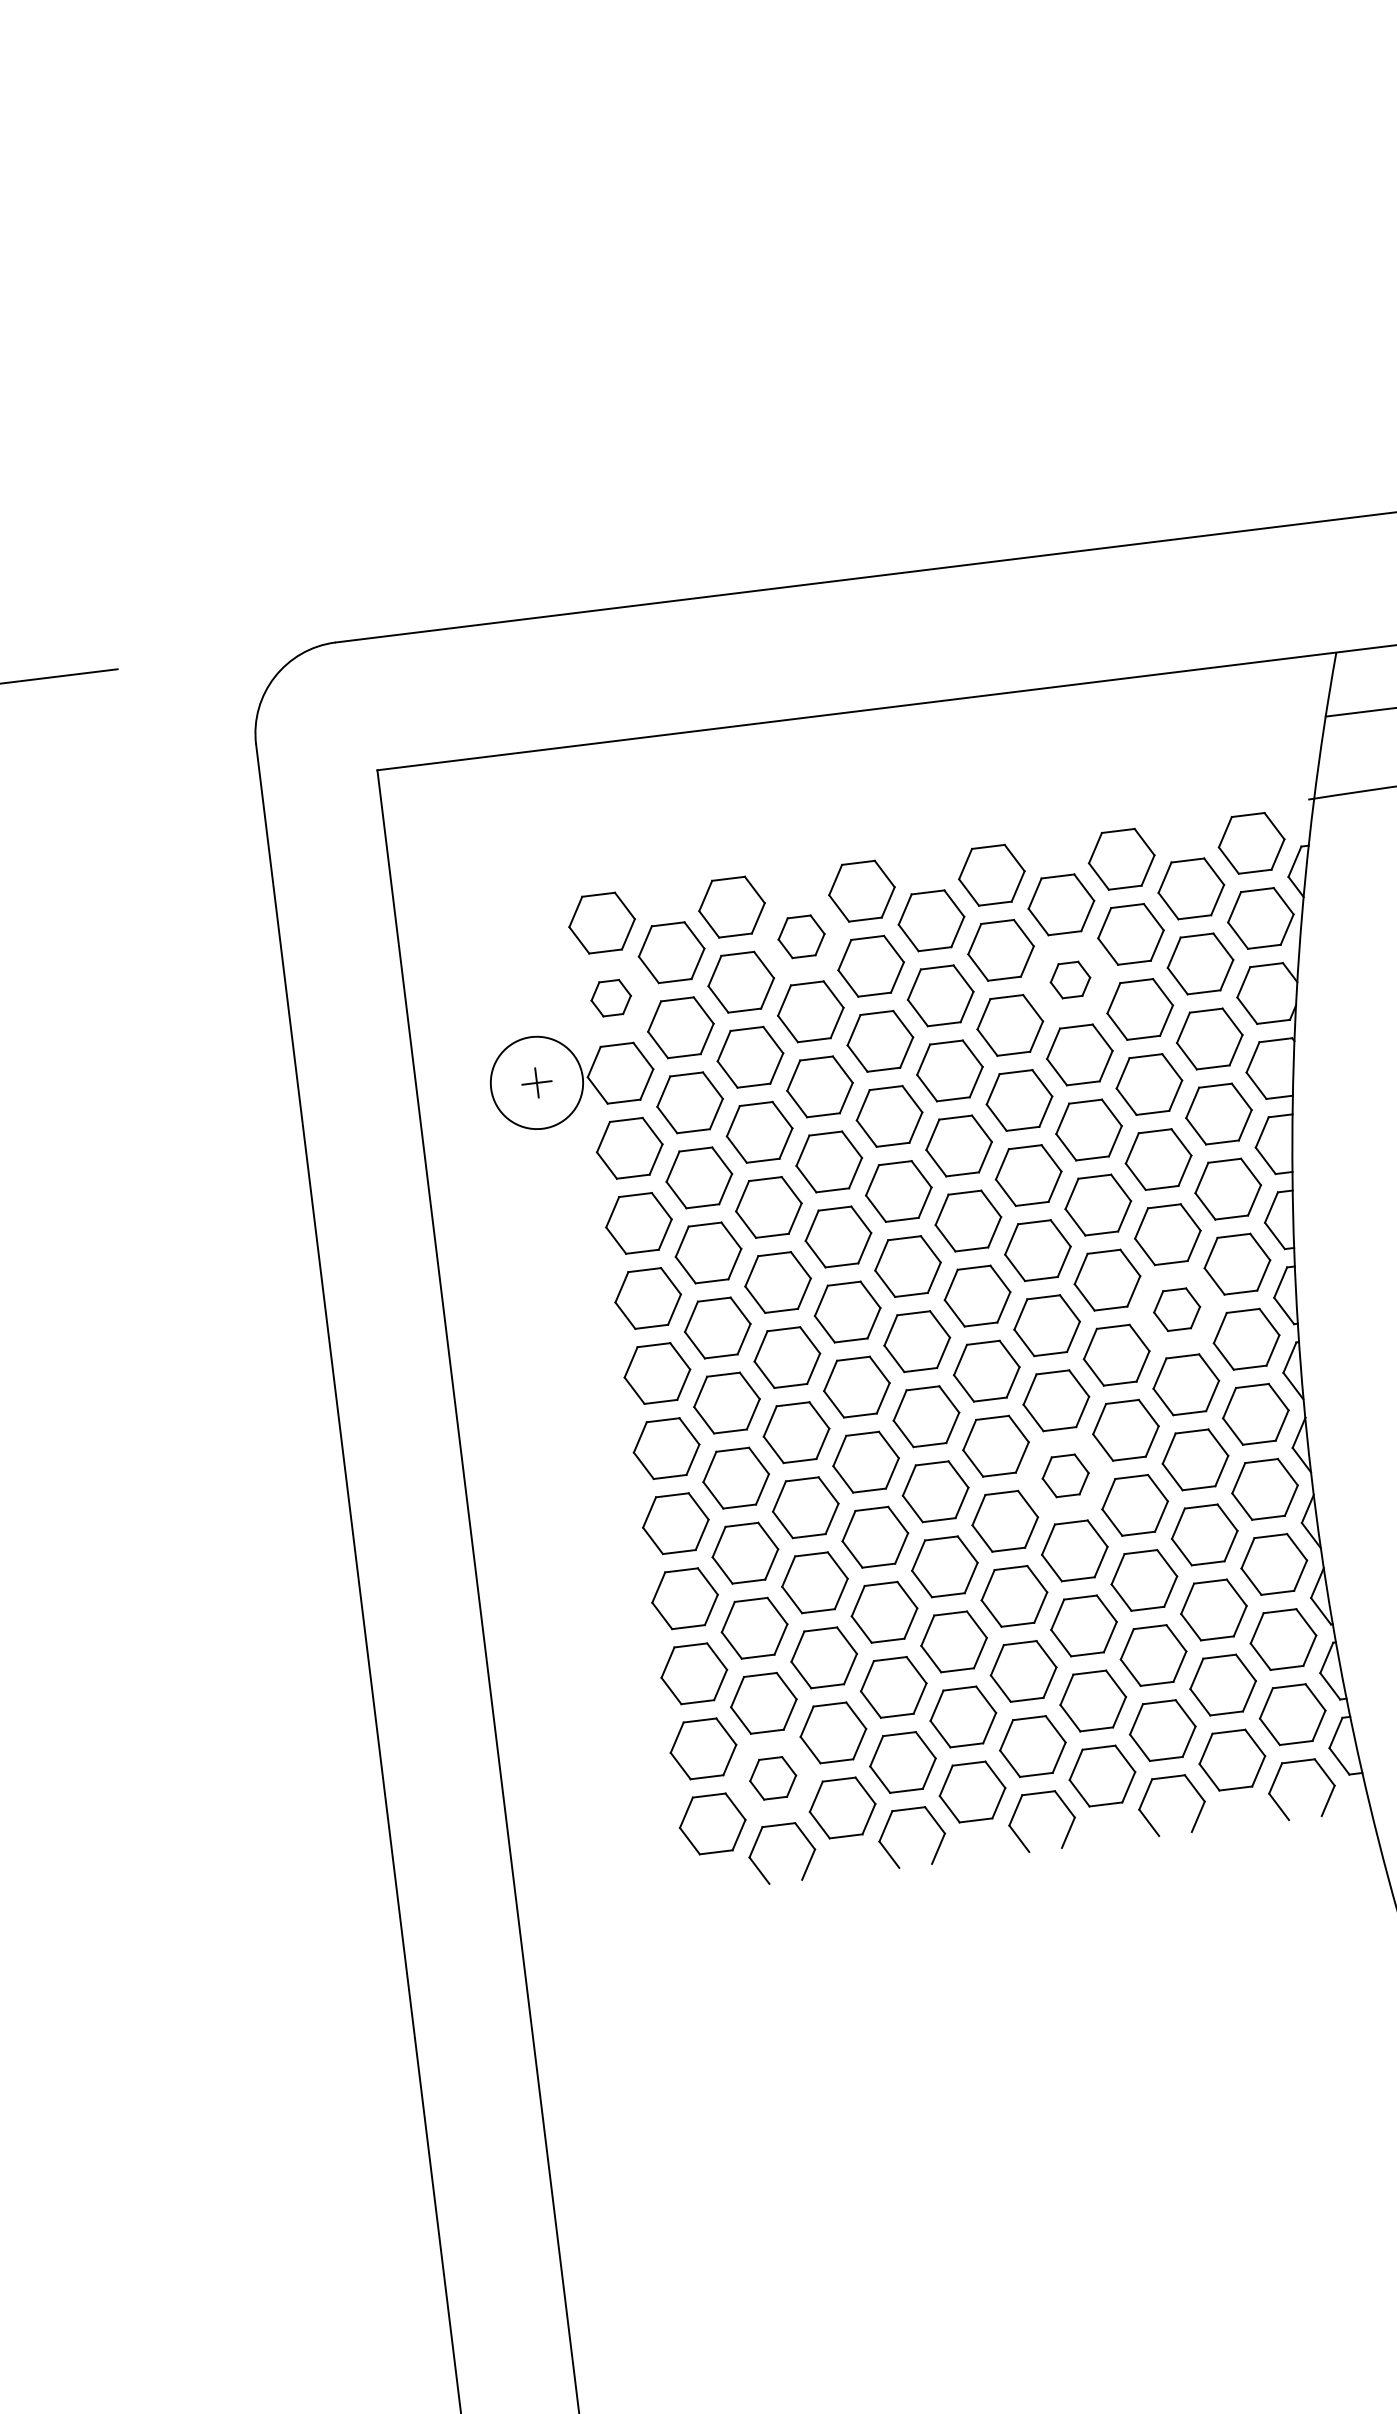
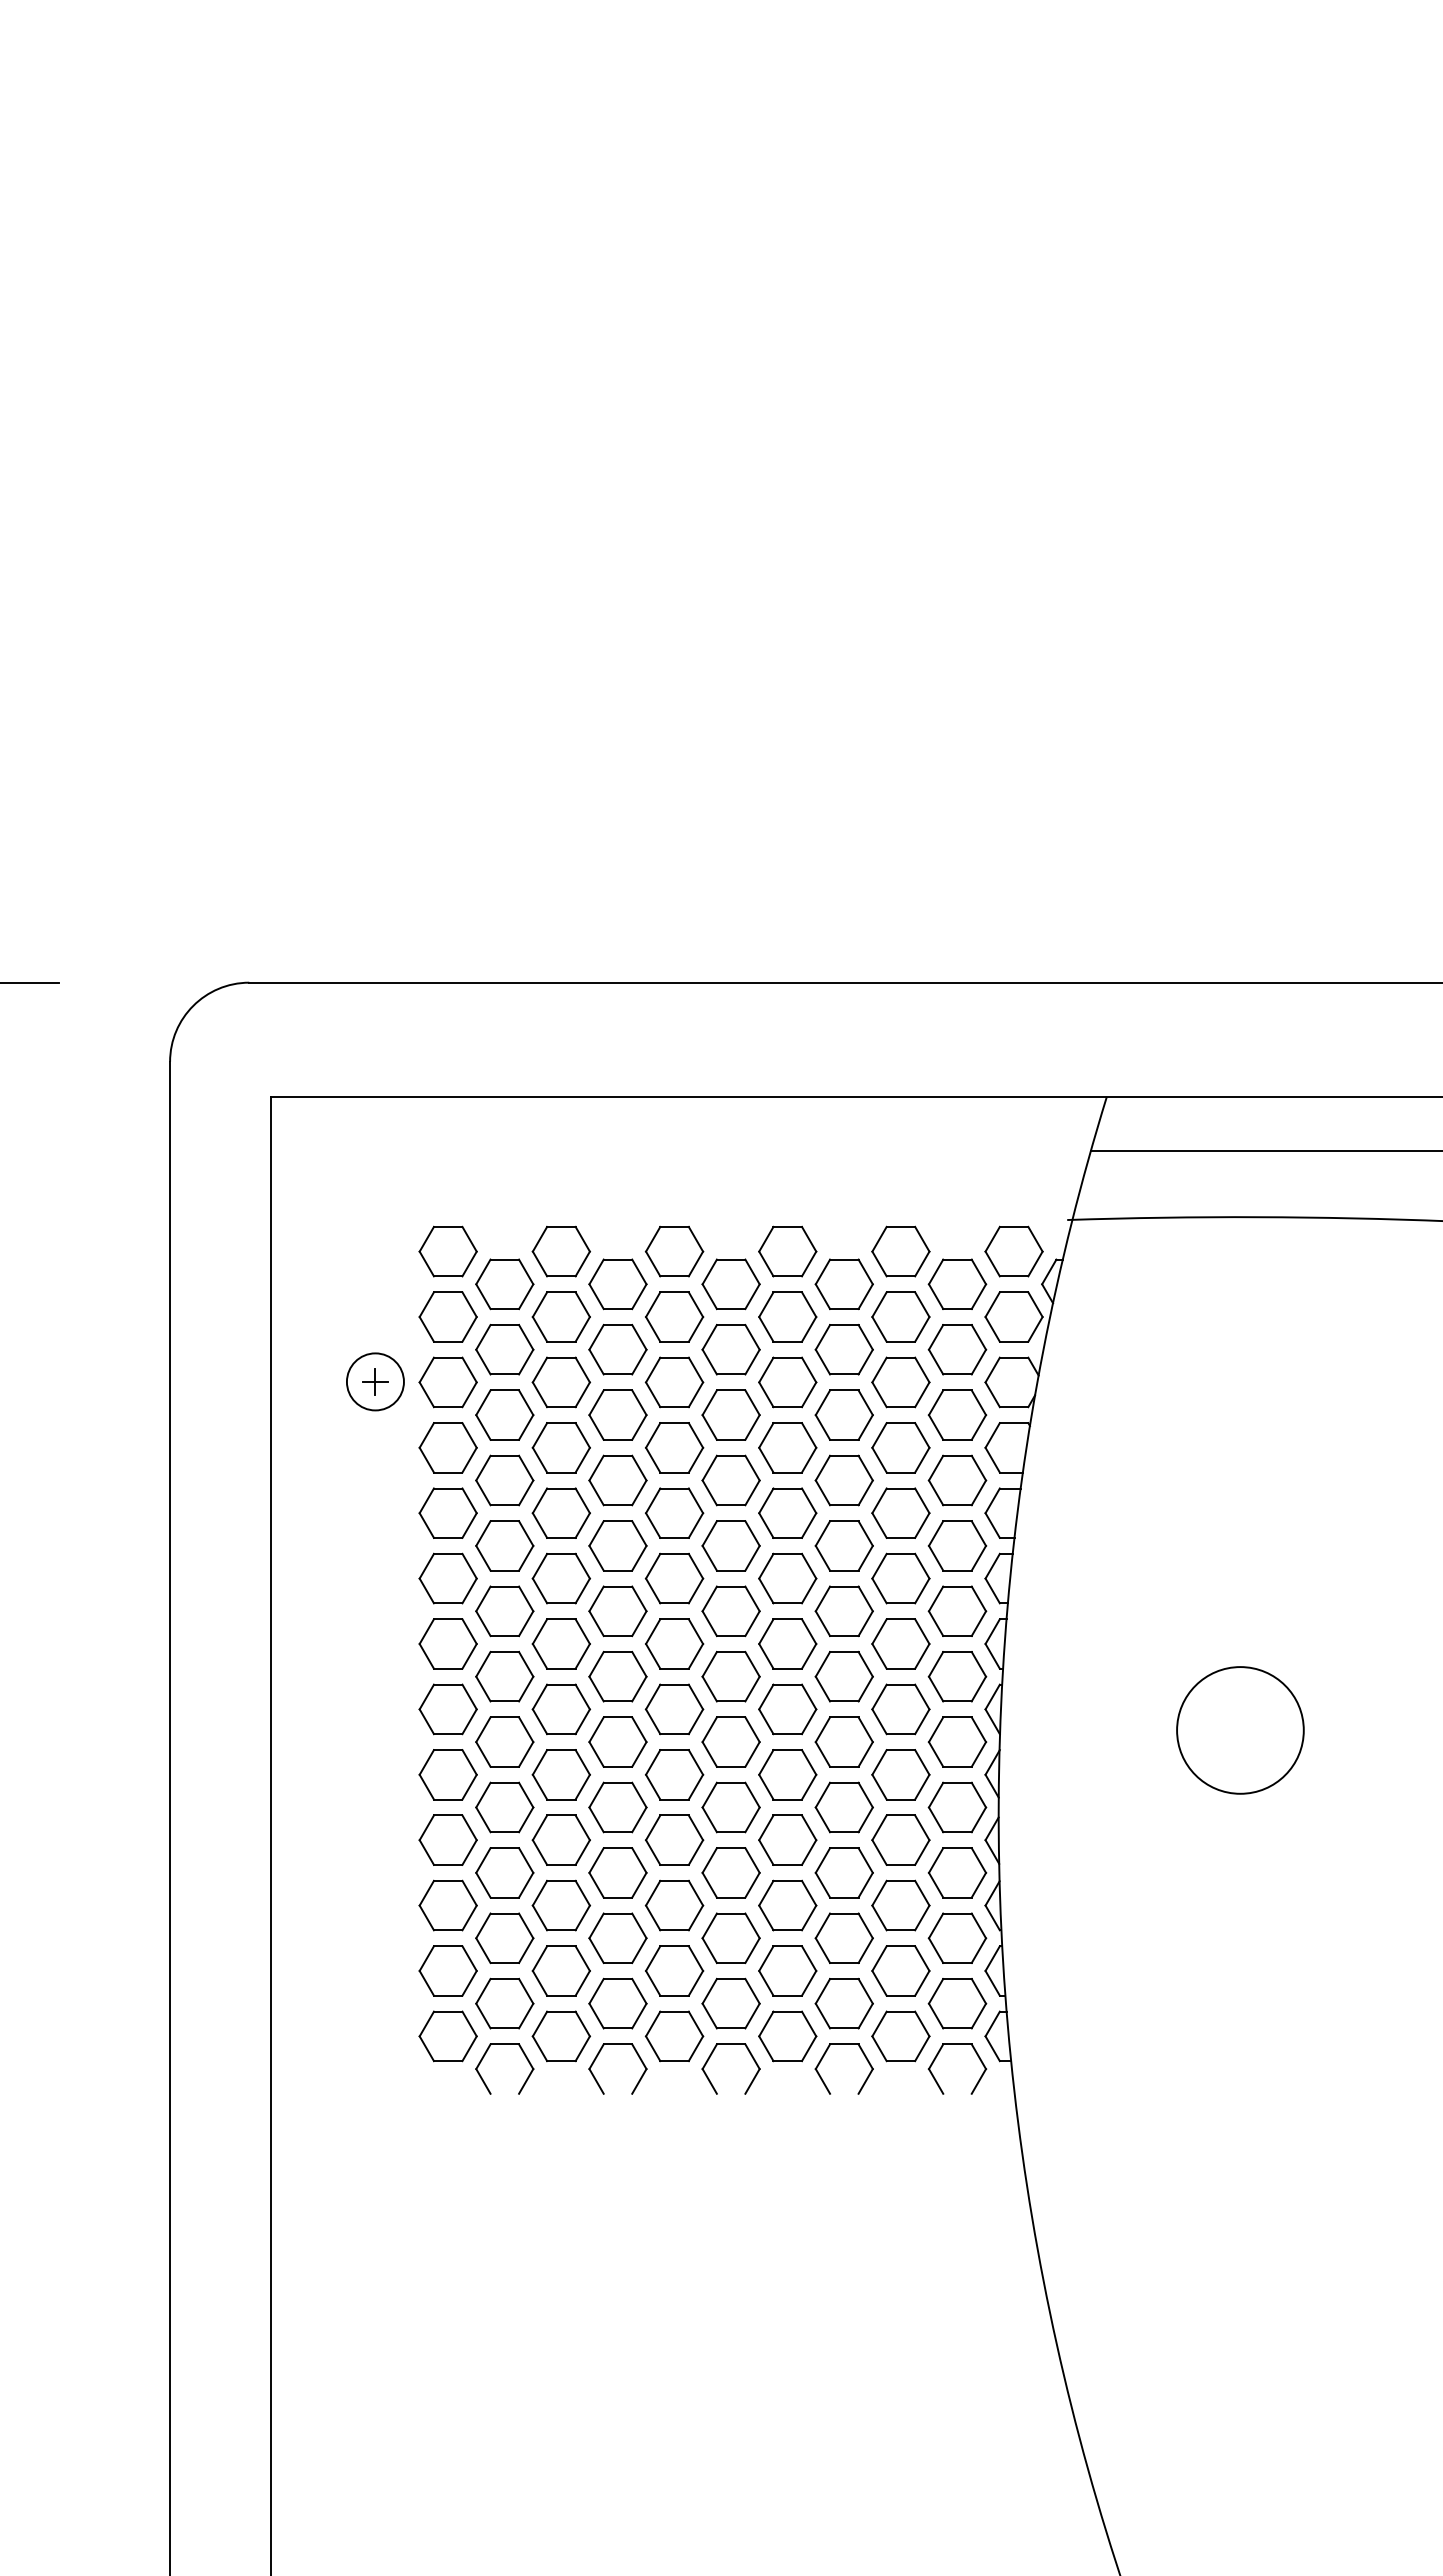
part: (801, 937) -> (617, 1284), size x1.43
part: (1069, 979) -> (843, 1349), size x1.67
part: (610, 997) -> (447, 1316), size x1.67
circle: (535, 1082) -> (374, 1381), size x0.71
part: (1176, 1309) -> (900, 1643), size x1.43
part: (1065, 1475) -> (787, 1774), size x1.43
part: (772, 1778) -> (504, 2003), size x1.43

